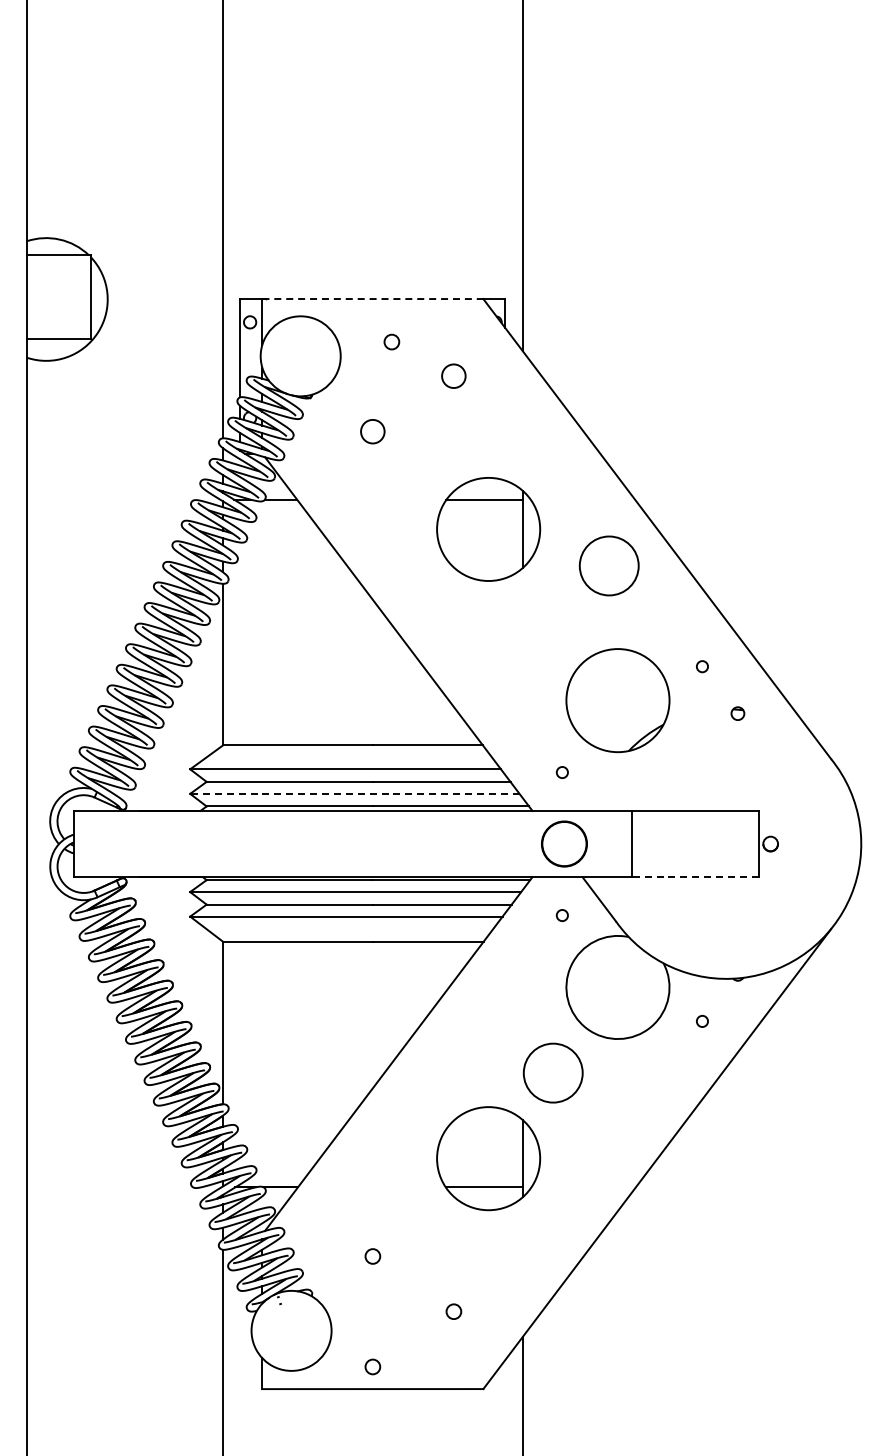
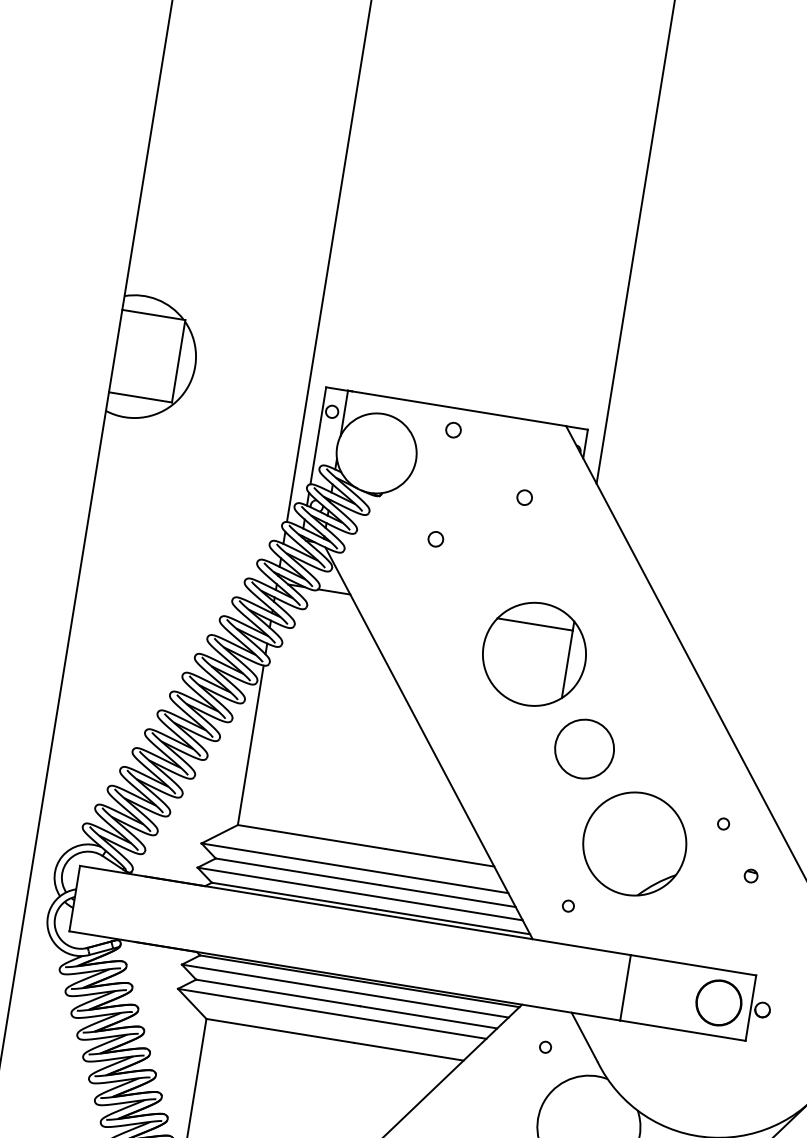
line: (373, 299) -> (457, 408), dashed -> solid
circle: (391, 341) -> (453, 429), moved
circle: (453, 376) -> (524, 497), size x0.62
circle: (372, 431) -> (435, 539), size x0.62
circle: (608, 565) -> (583, 748), moved
line: (354, 793) -> (359, 893), dashed -> solid
circle: (564, 843) -> (719, 1002), moved
line: (695, 877) -> (683, 1031), dashed -> solid

